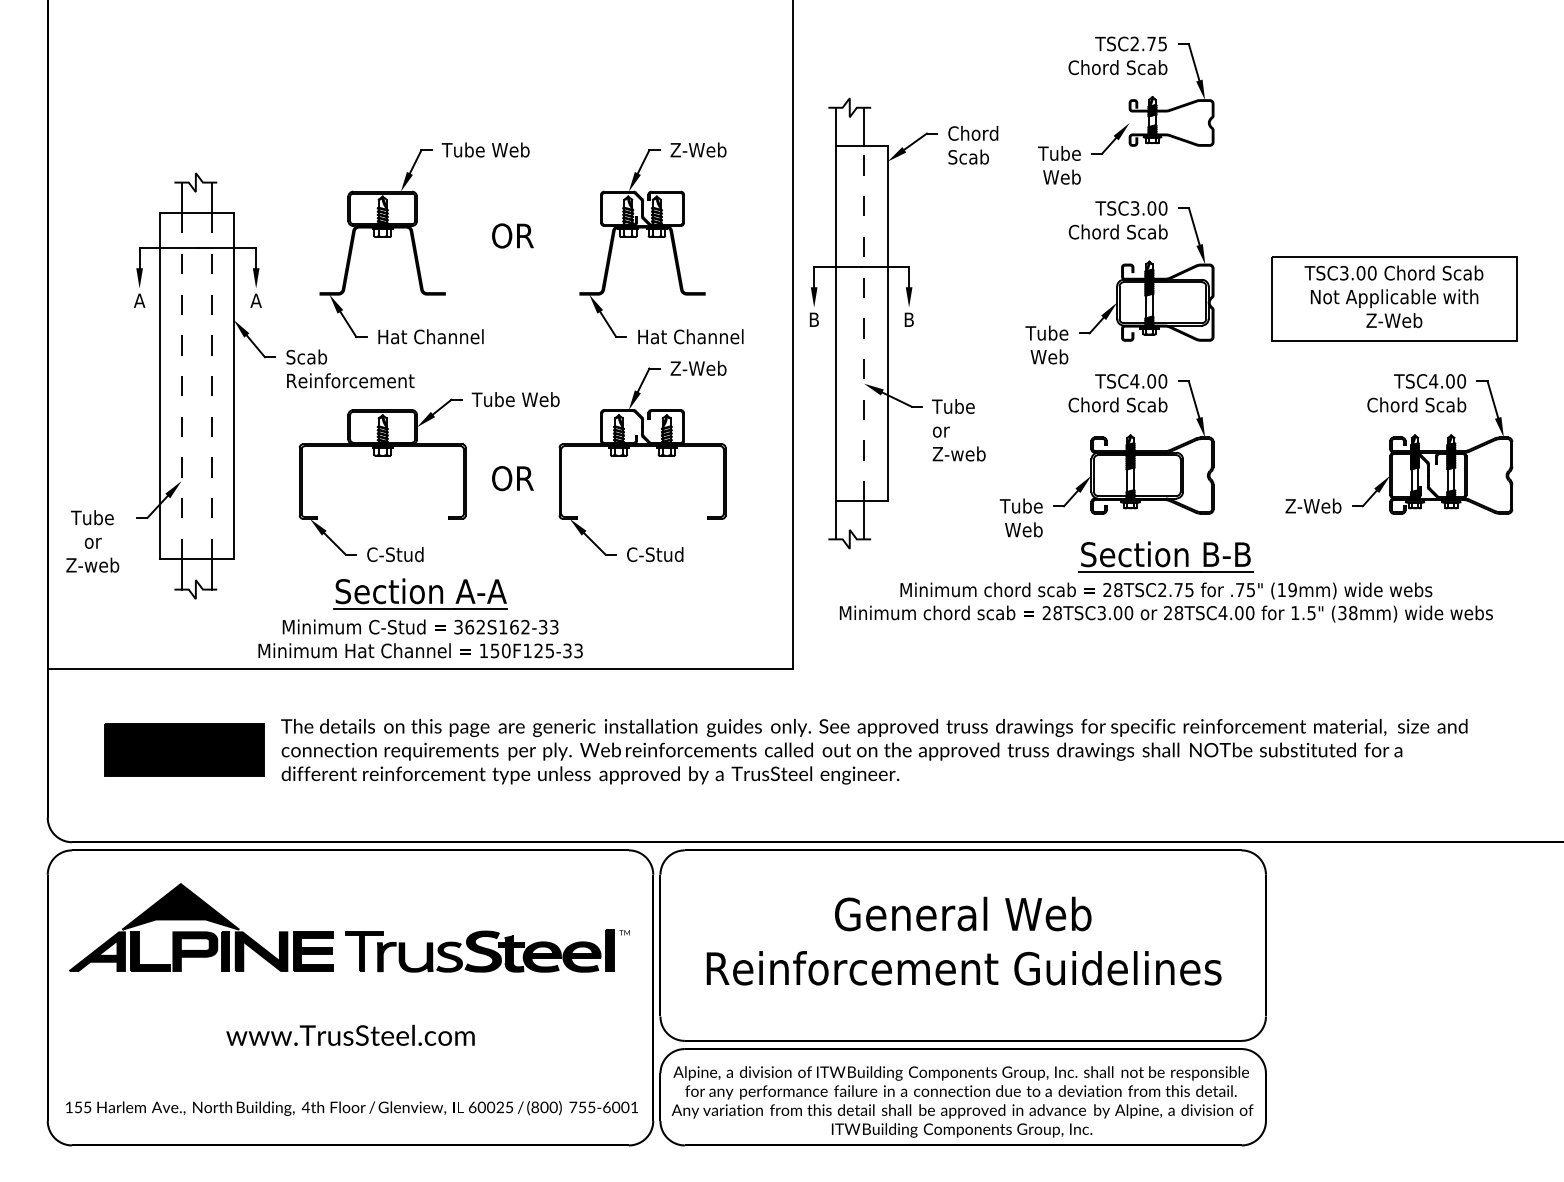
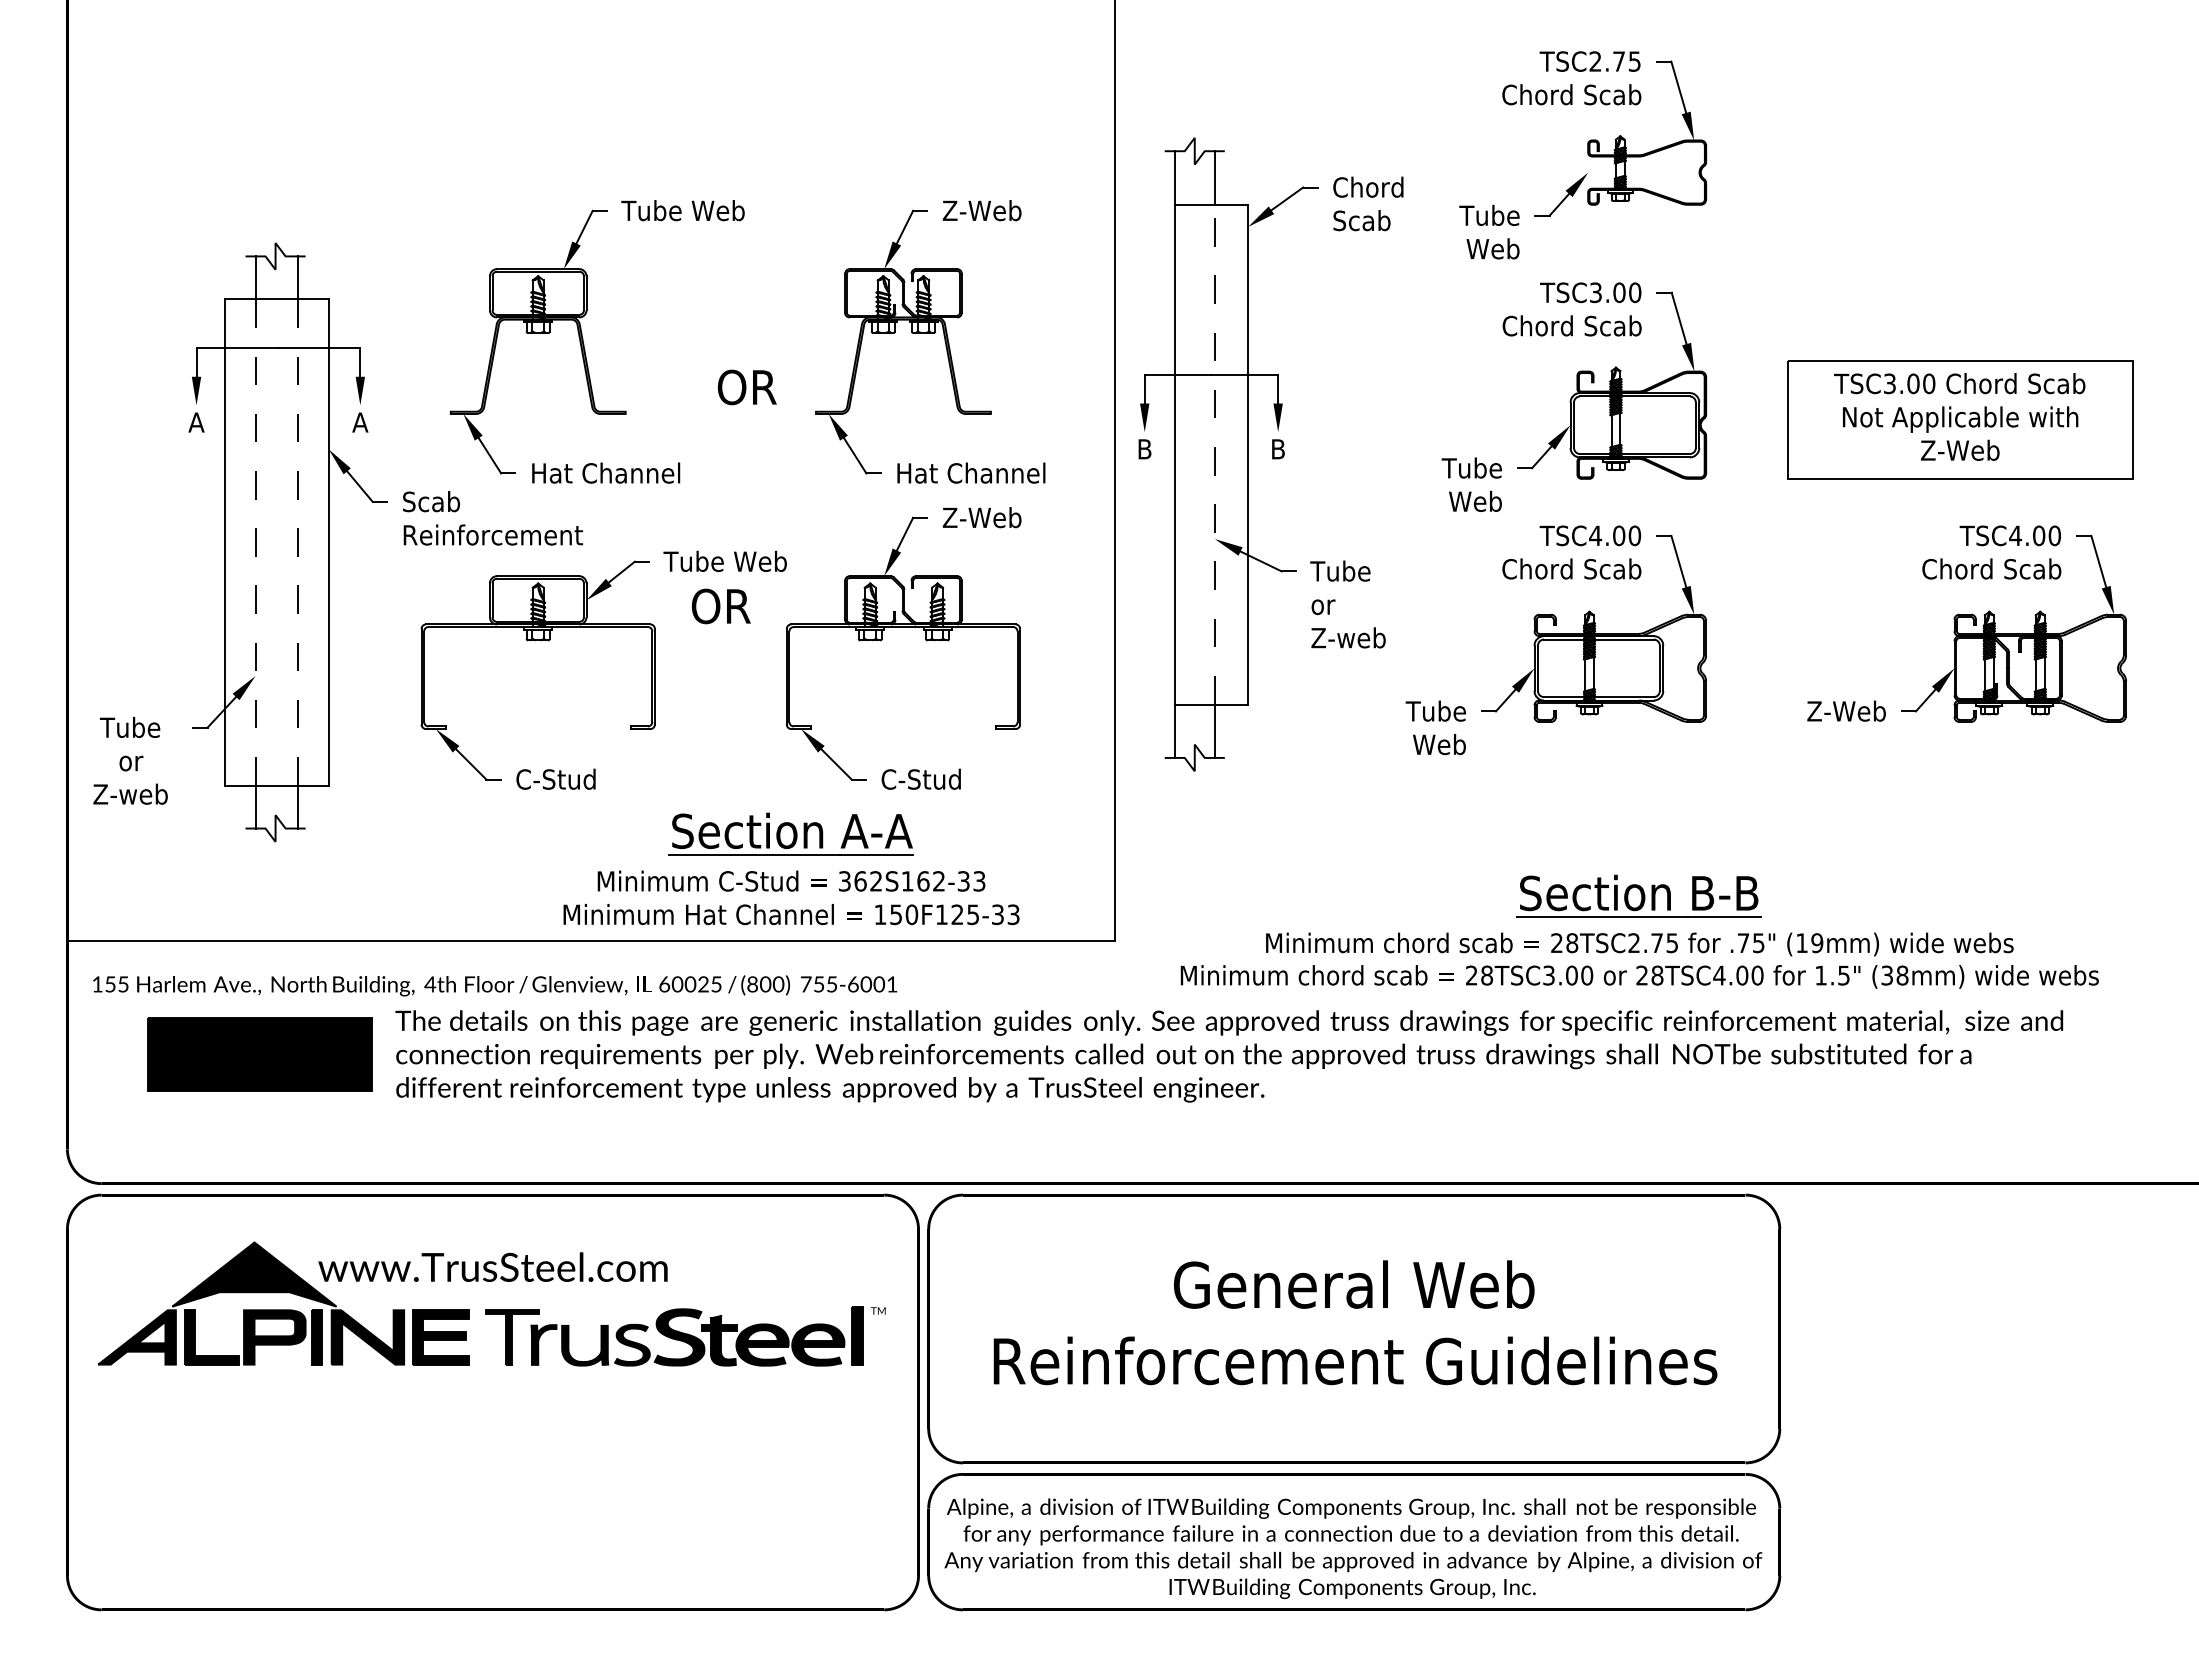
text: (512, 236) -> (746, 387), moved
text: (512, 478) -> (720, 606), moved
part: (1166, 581) -> (1639, 931), moved
part: (420, 618) -> (791, 868), moved
text: (350, 1034) -> (492, 1266), moved
text: (352, 1108) -> (495, 985), moved

